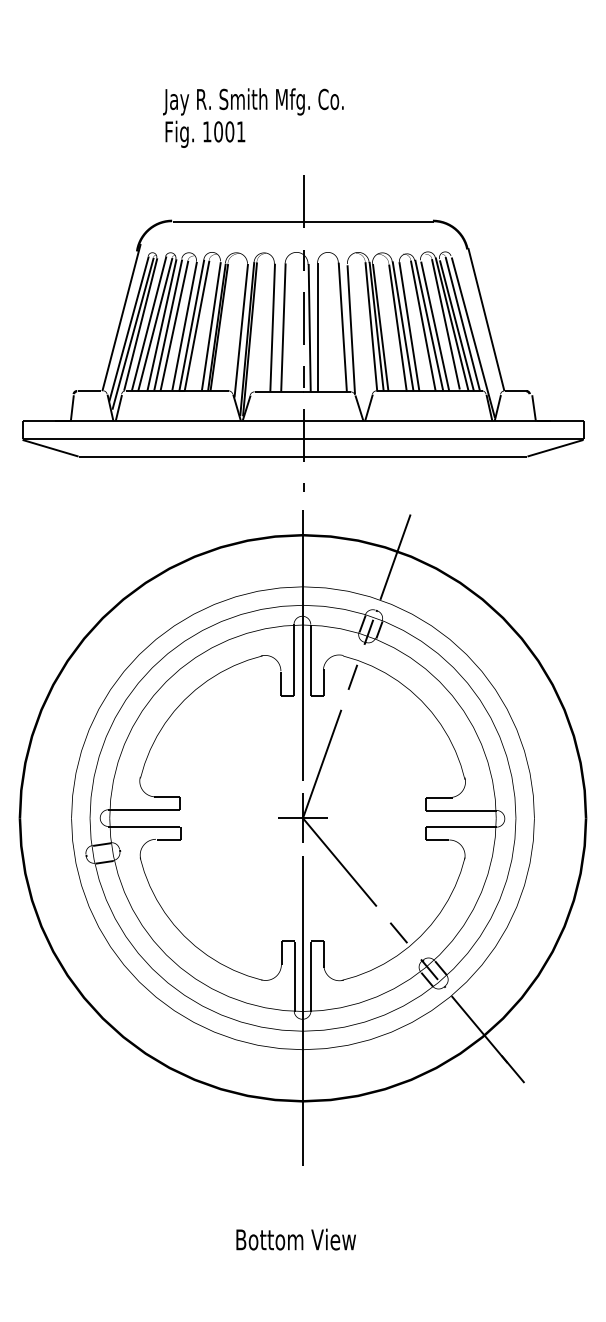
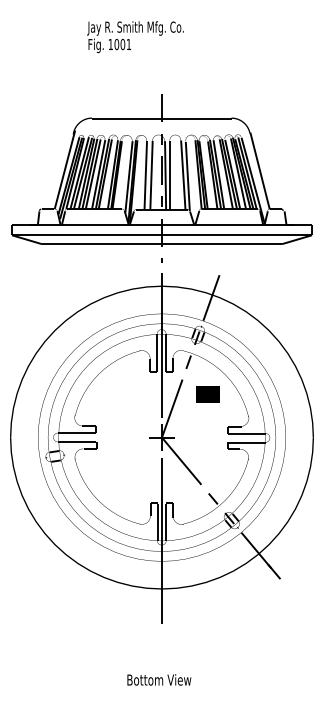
text: (253, 118) -> (135, 37), moved
fill: (389, 737) -> (208, 394), added
text: (296, 1238) -> (159, 679), moved

